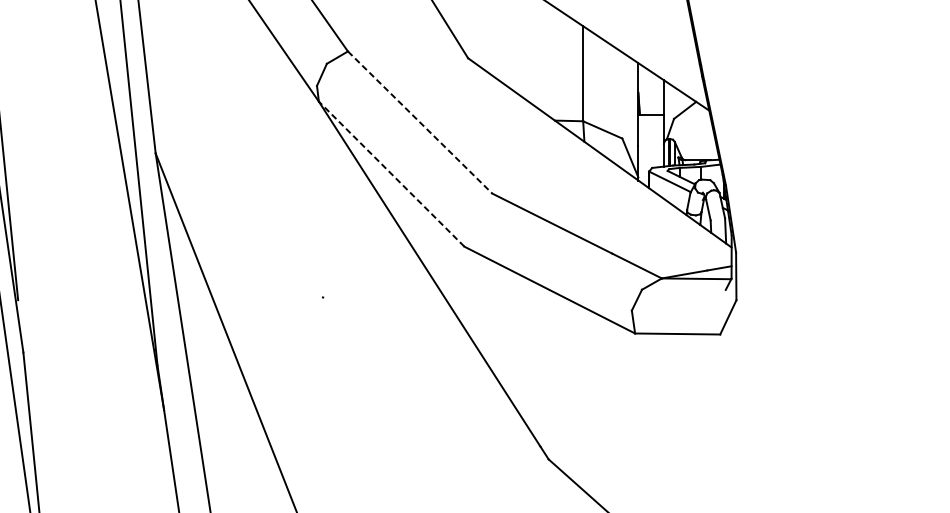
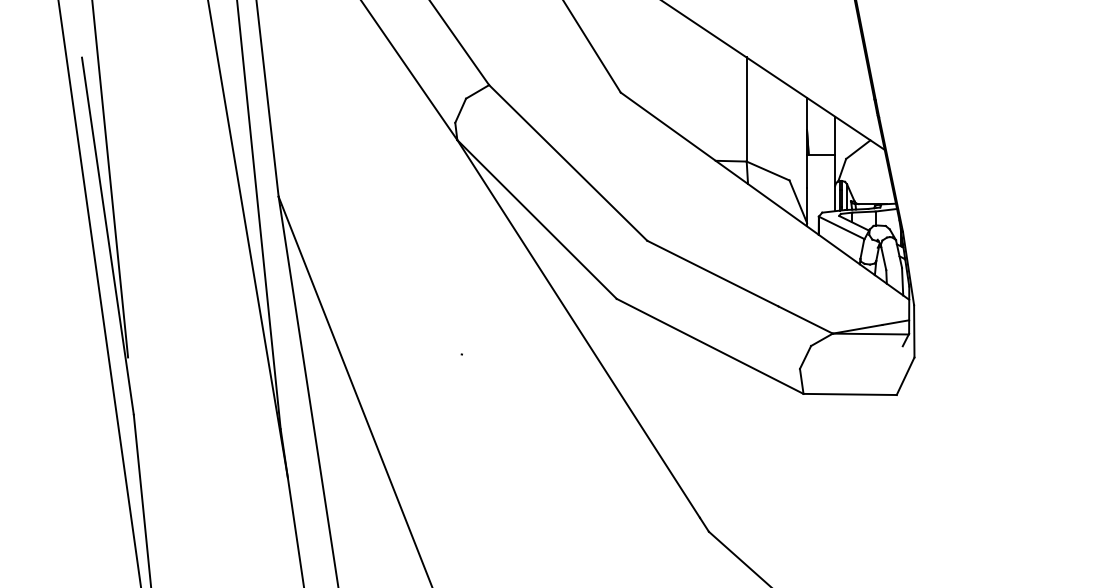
line: (420, 122) -> (568, 162), dashed -> solid
line: (391, 174) -> (536, 219), dashed -> solid

